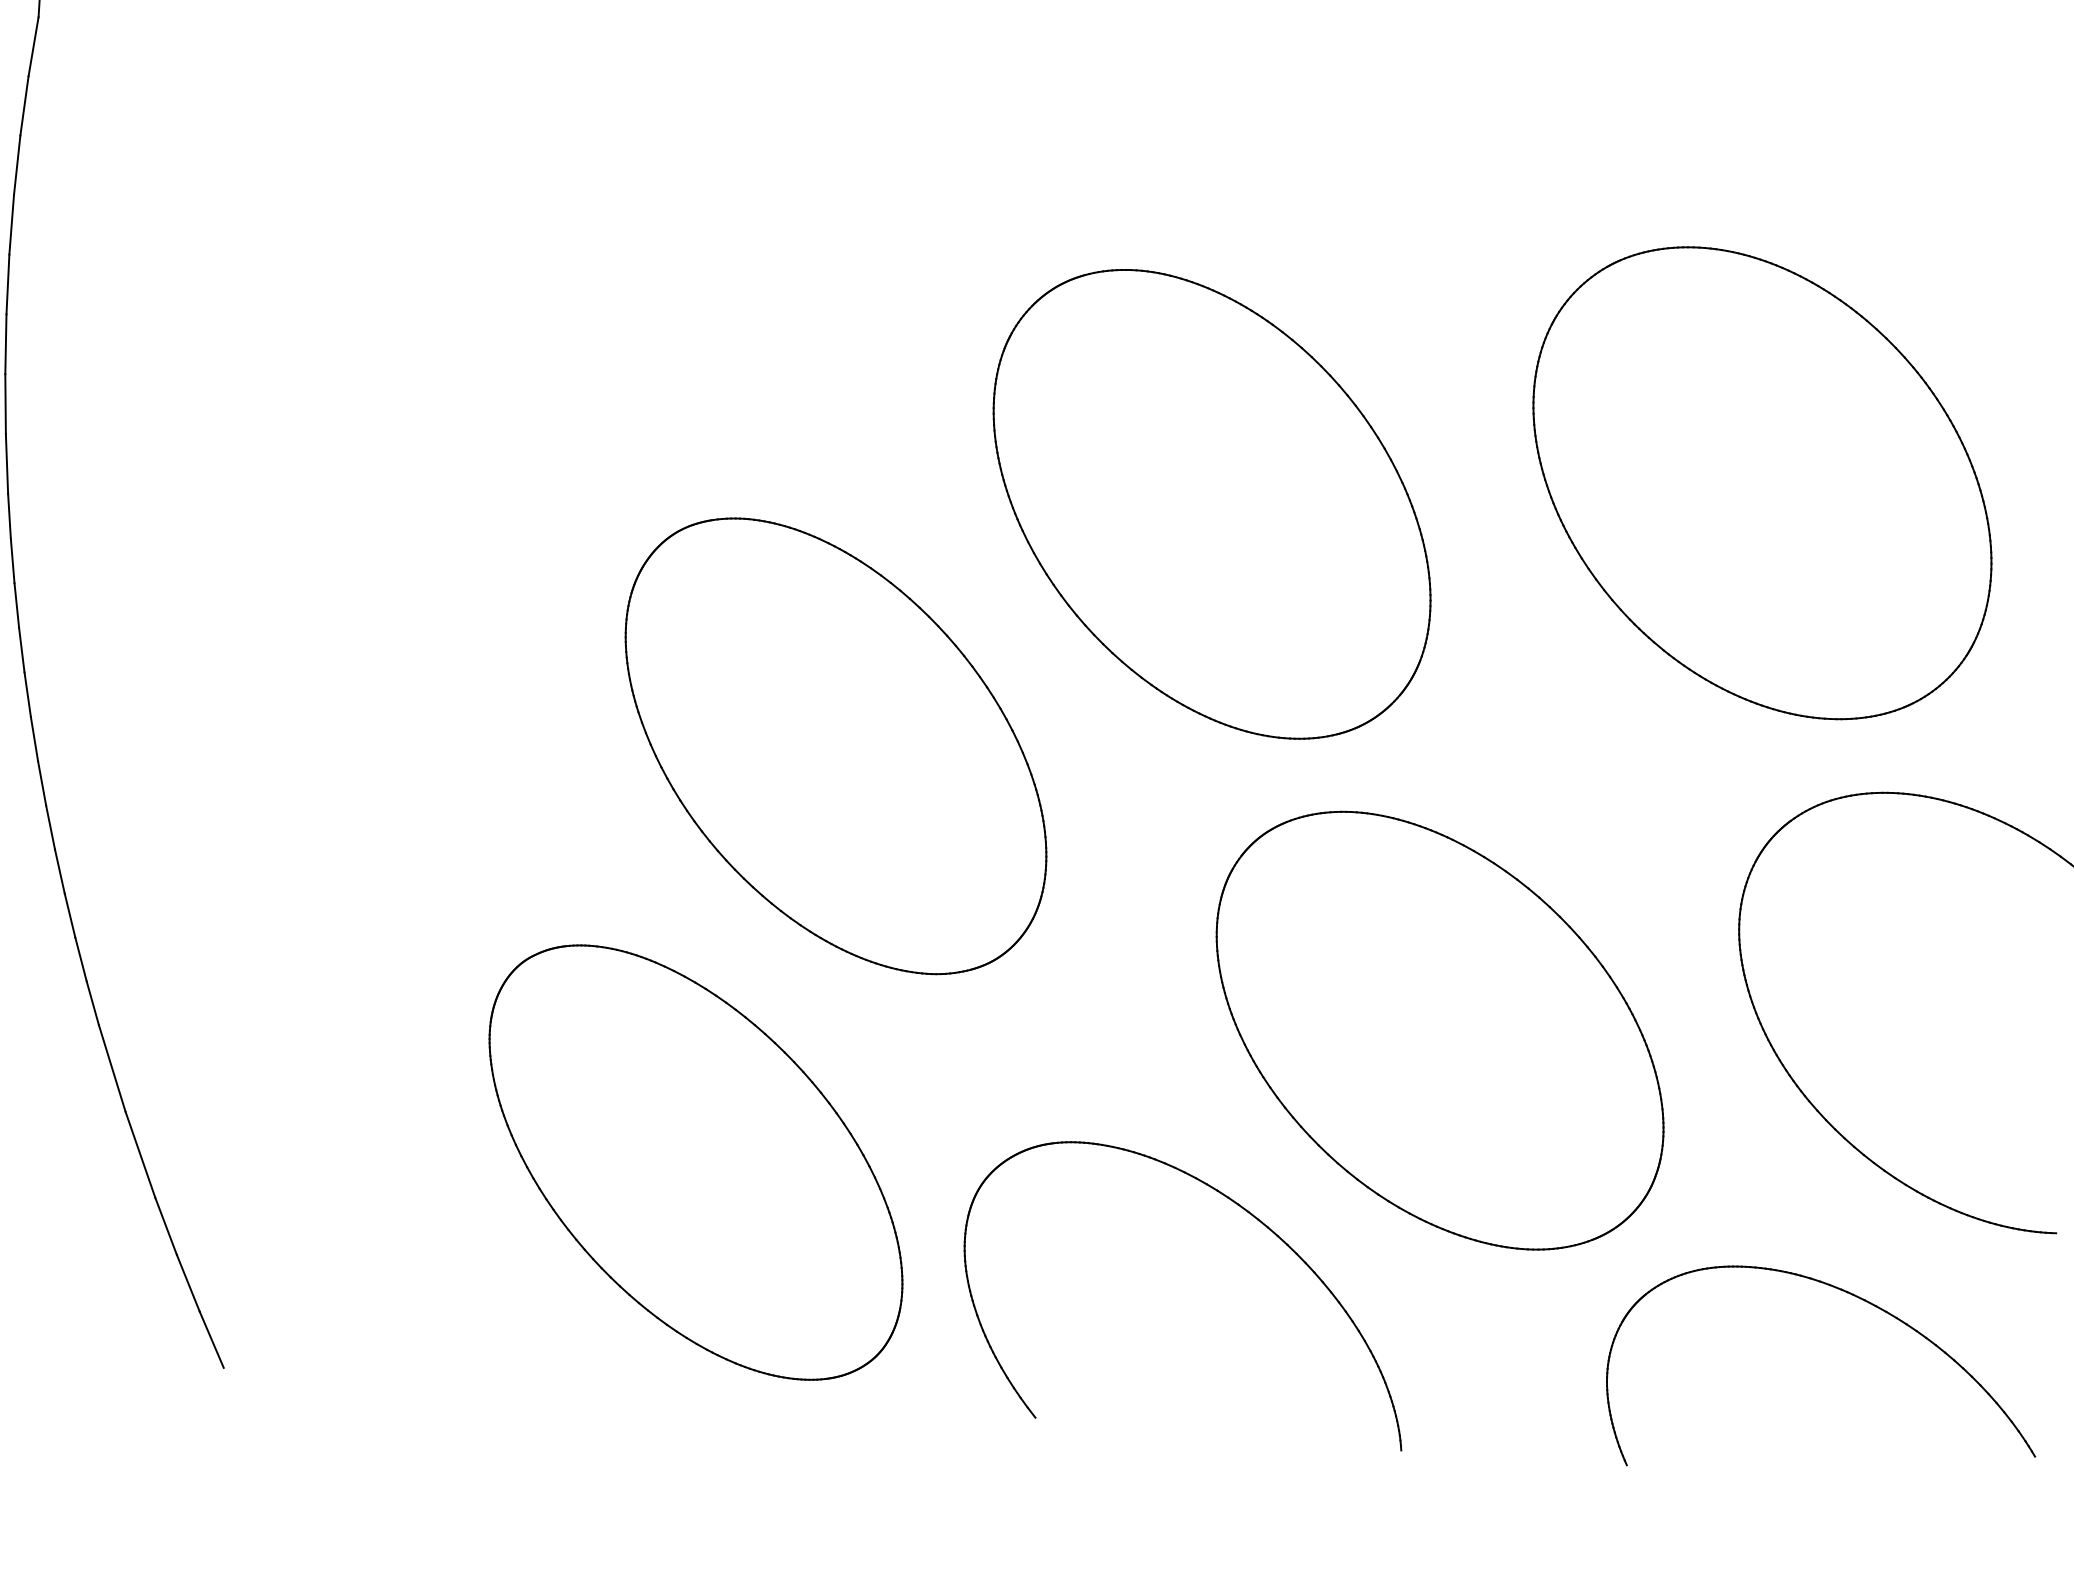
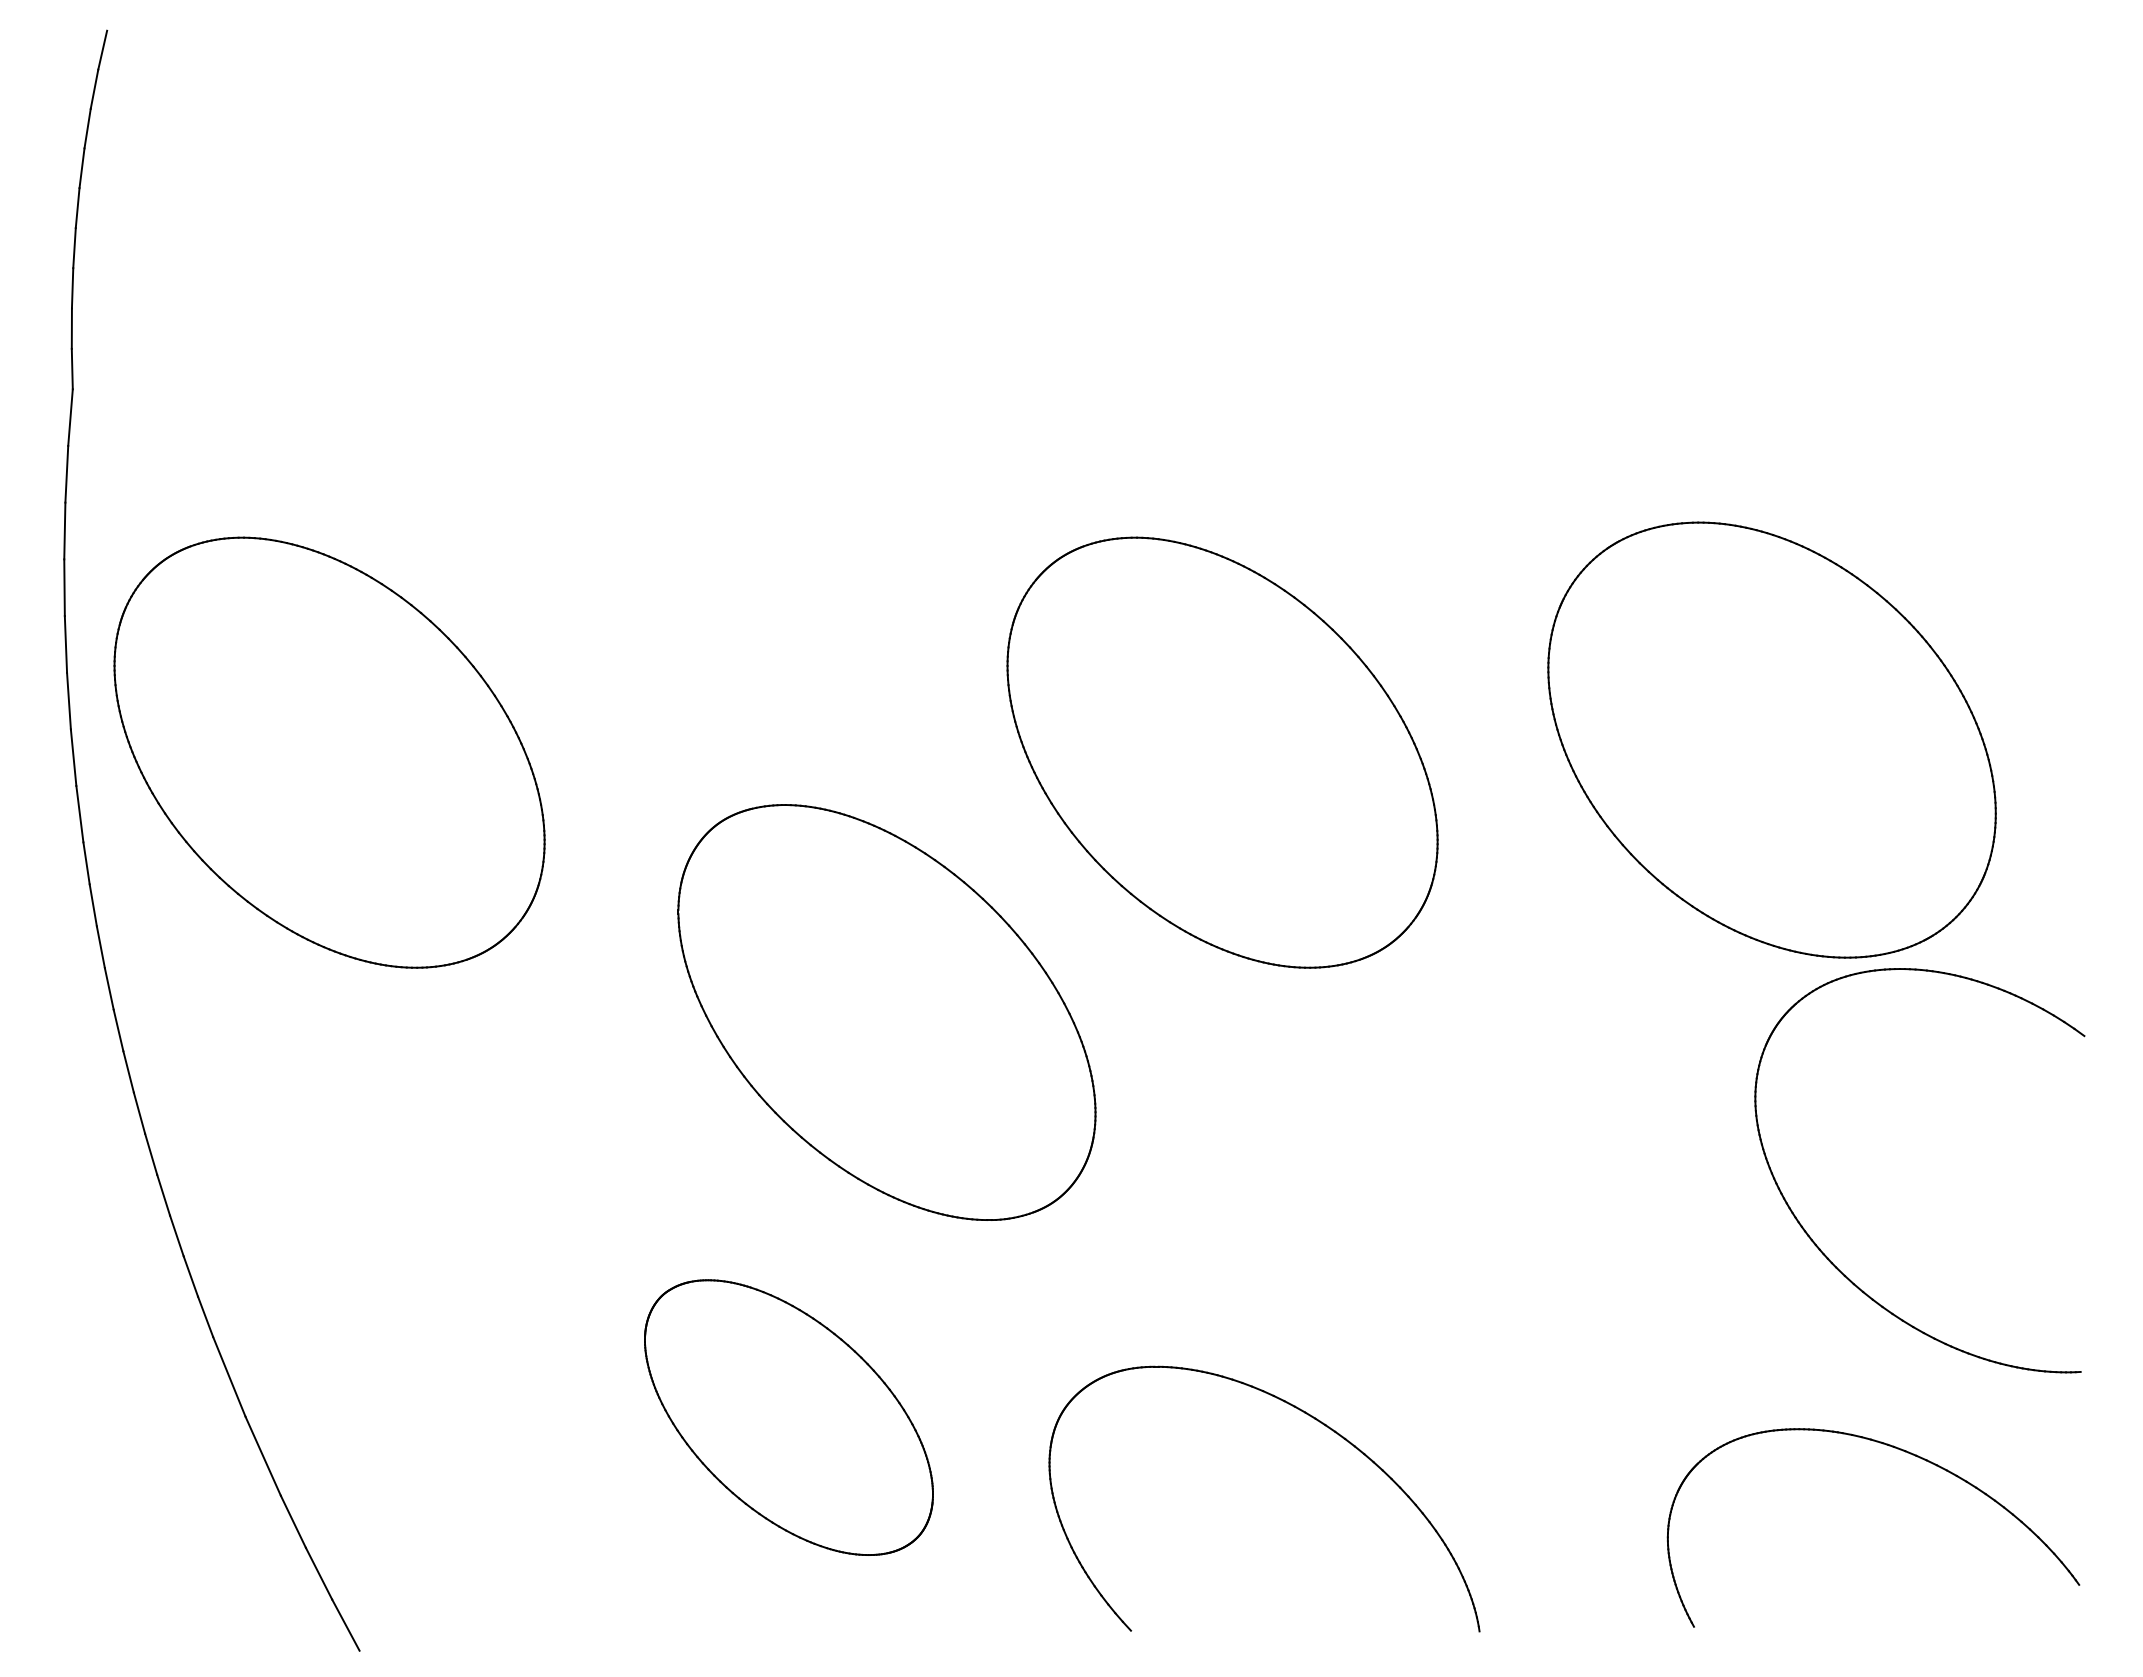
part: (274, 422) -> (329, 752), added
part: (1762, 482) -> (1771, 739), moved
part: (1440, 1029) -> (1481, 1230), removed
part: (695, 1162) -> (788, 1417), size x0.7

